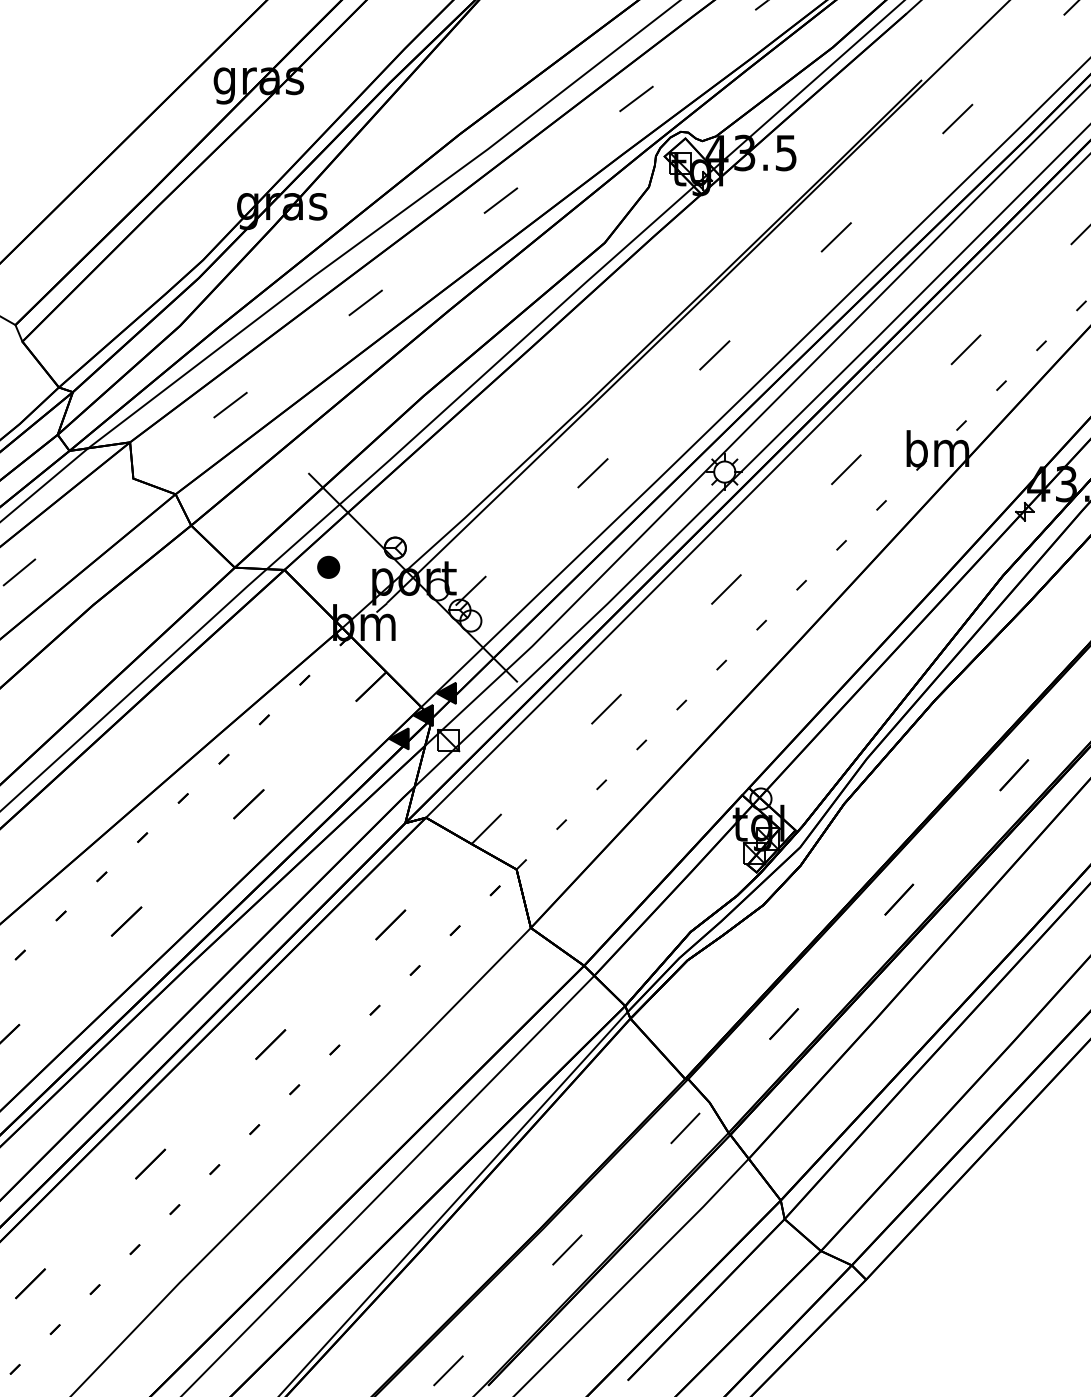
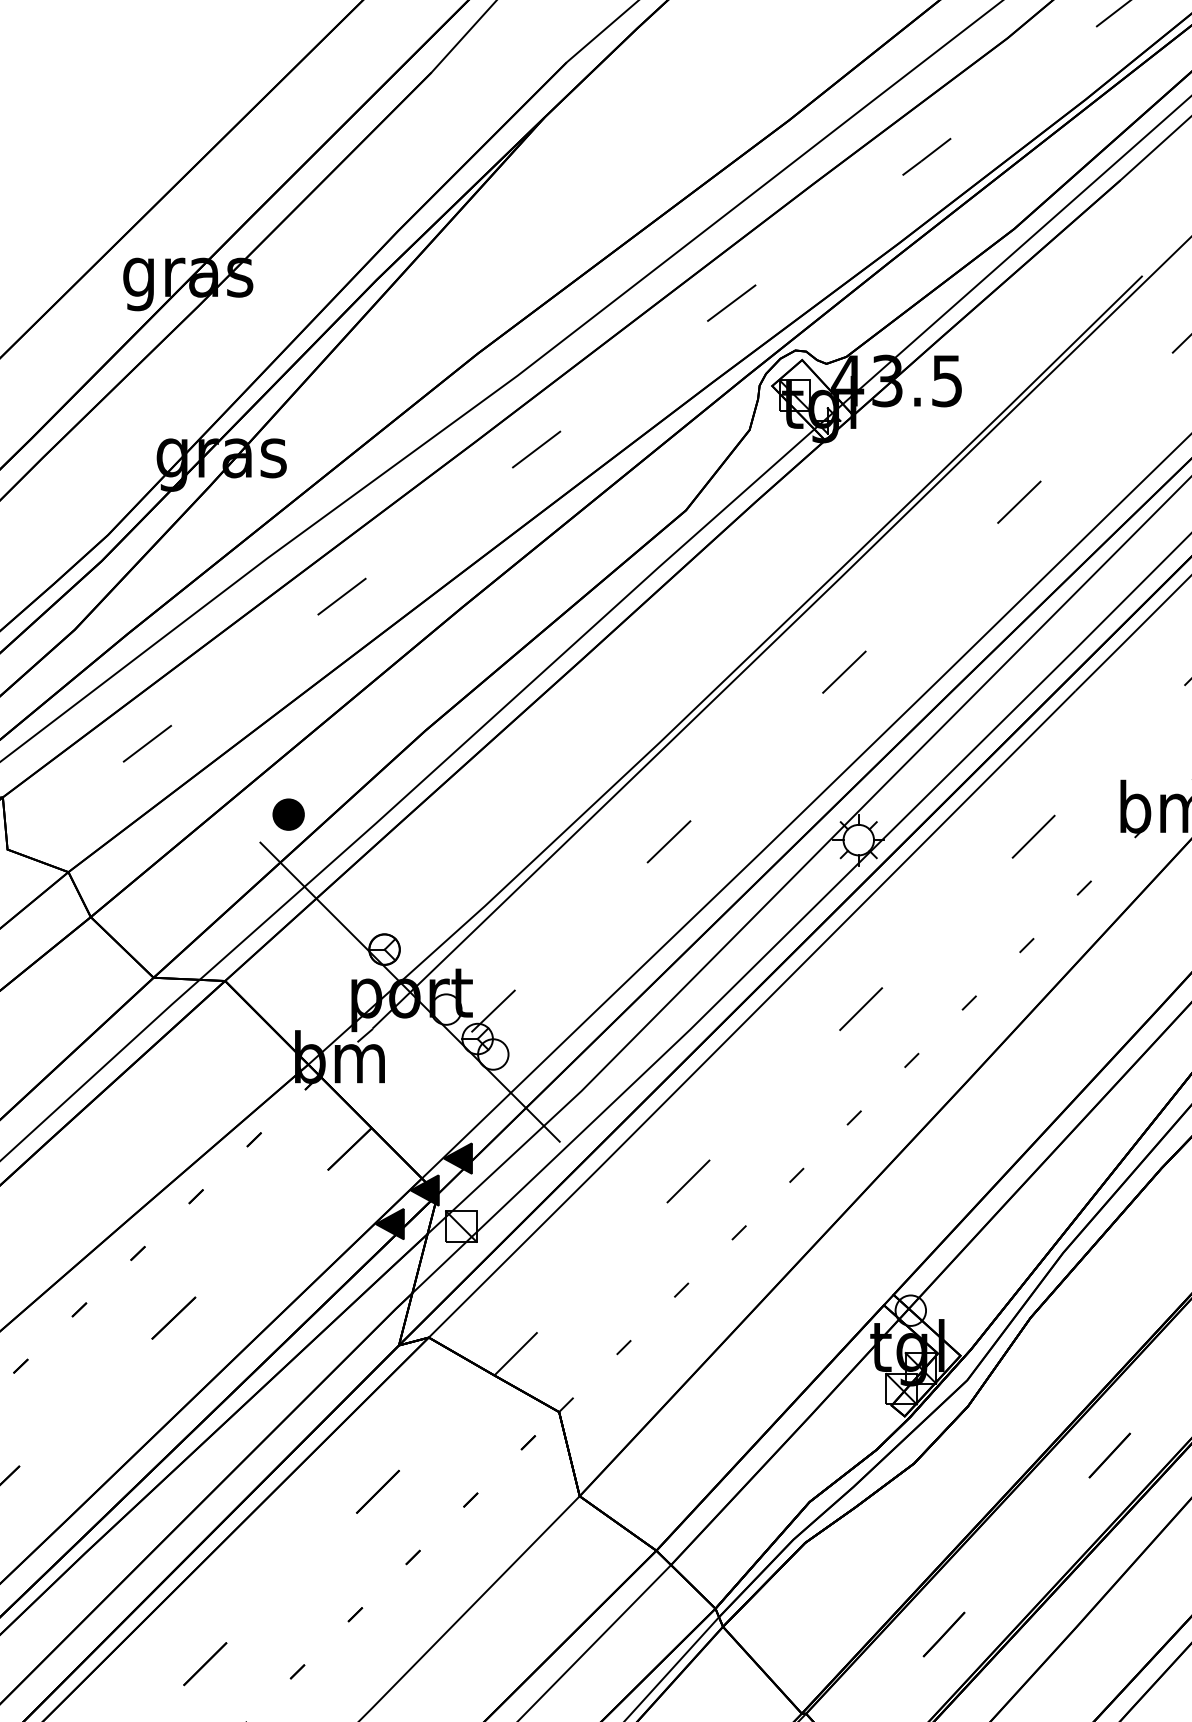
part: (328, 566) -> (288, 813), moved

